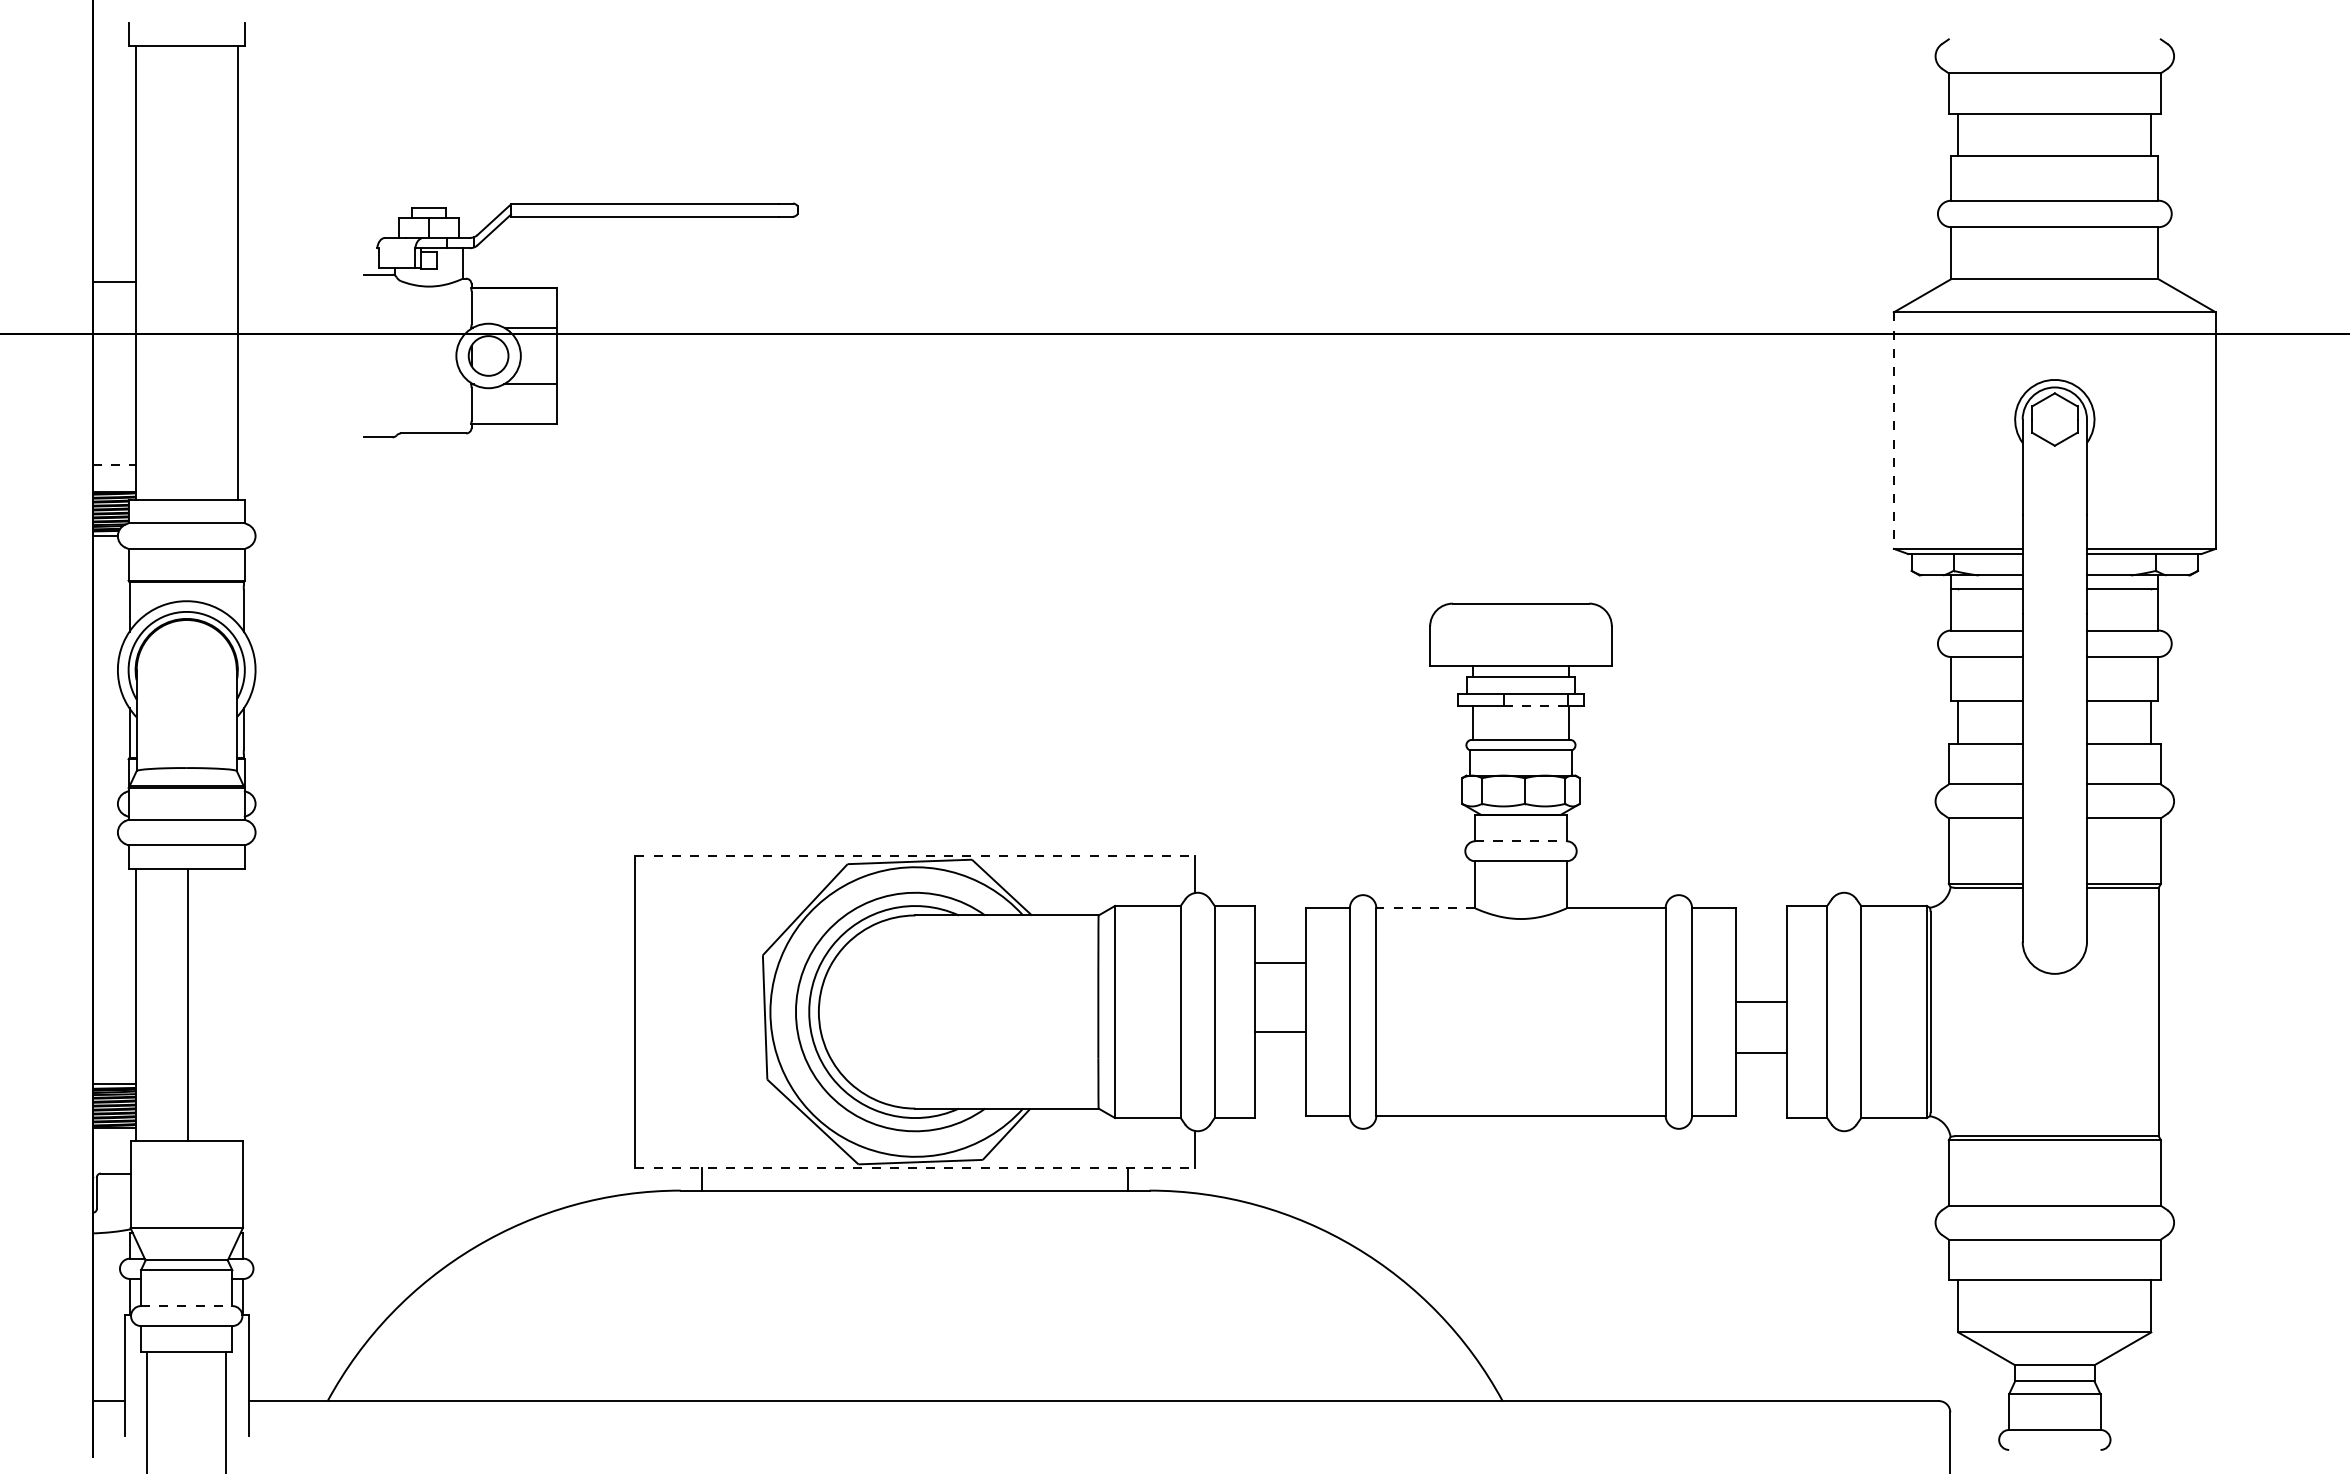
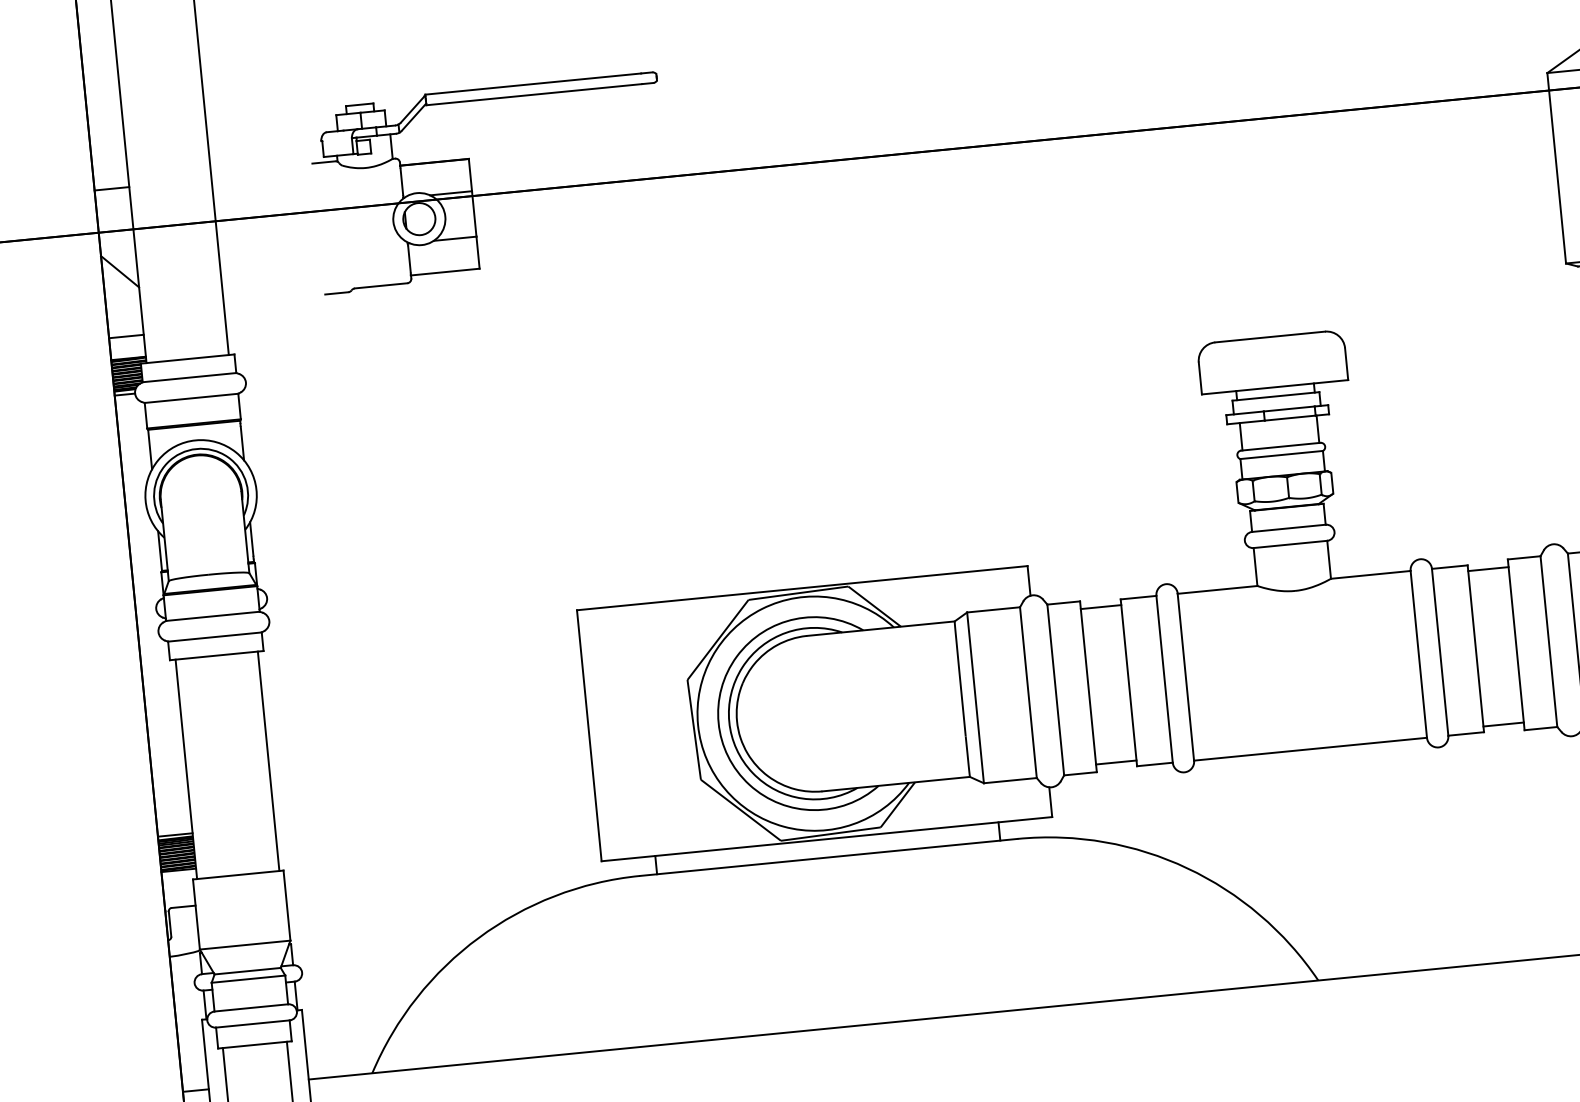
line: (113, 384) -> (119, 271), added
line: (1893, 431) -> (1556, 169), dashed -> solid
line: (114, 465) -> (126, 336), dashed -> solid
line: (1535, 705) -> (1289, 417), dashed -> solid
line: (1521, 841) -> (1289, 528), dashed -> solid
line: (915, 856) -> (802, 588), dashed -> solid
line: (1425, 908) -> (1217, 590), dashed -> solid
line: (1280, 963) -> (1101, 607), moved
line: (1761, 1002) -> (1488, 569), moved
line: (187, 1004) -> (268, 761), moved
line: (1280, 1031) -> (1116, 762), moved
line: (1761, 1052) -> (1503, 724), moved
line: (915, 1167) -> (827, 838), dashed -> solid
line: (186, 1306) -> (251, 1008), dashed -> solid

